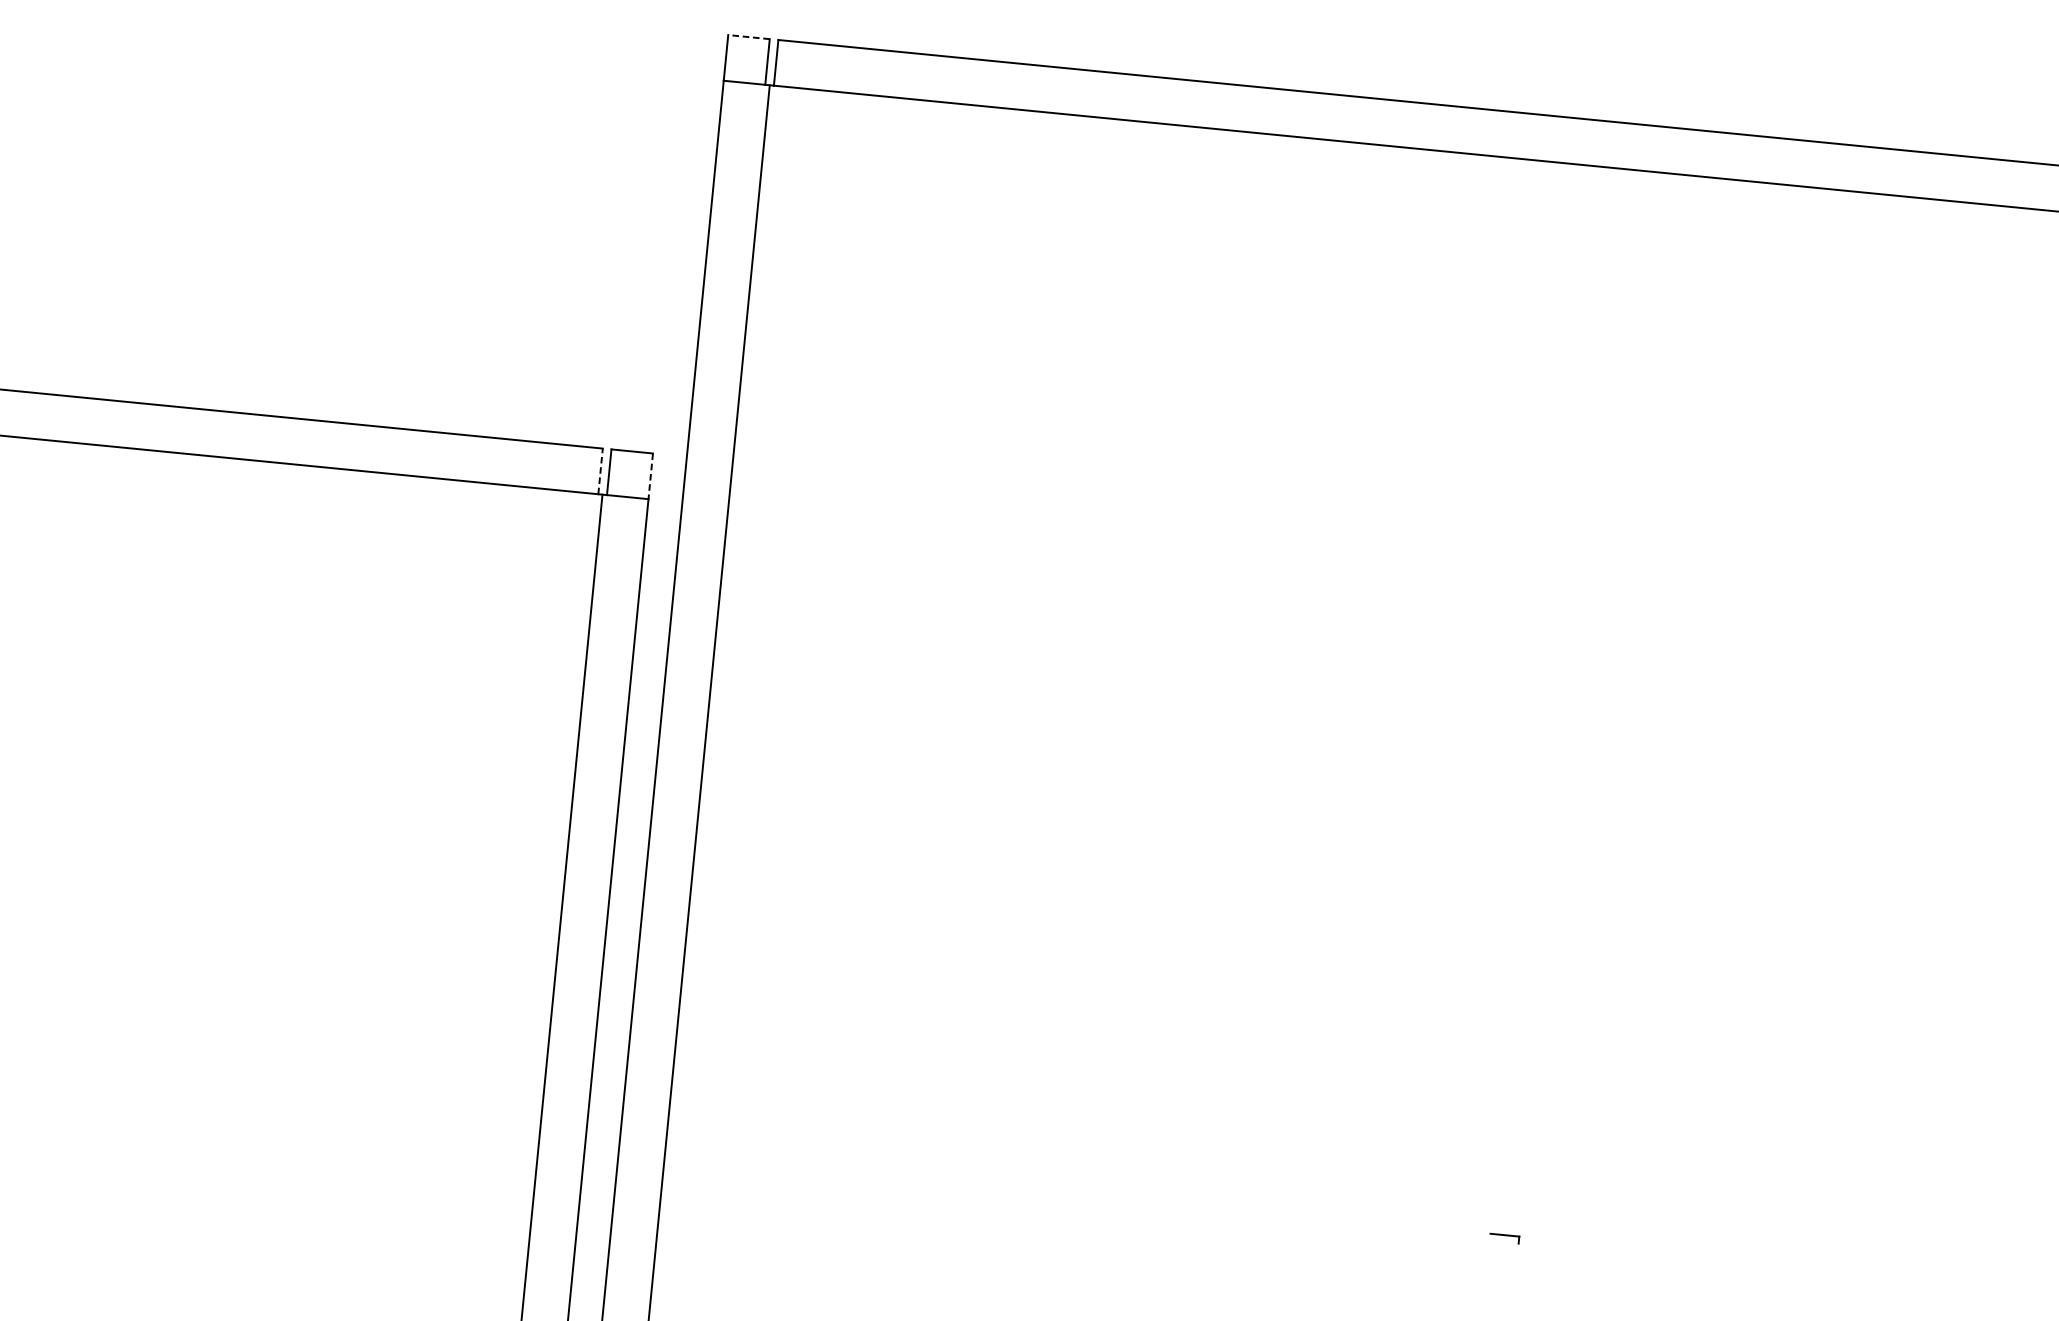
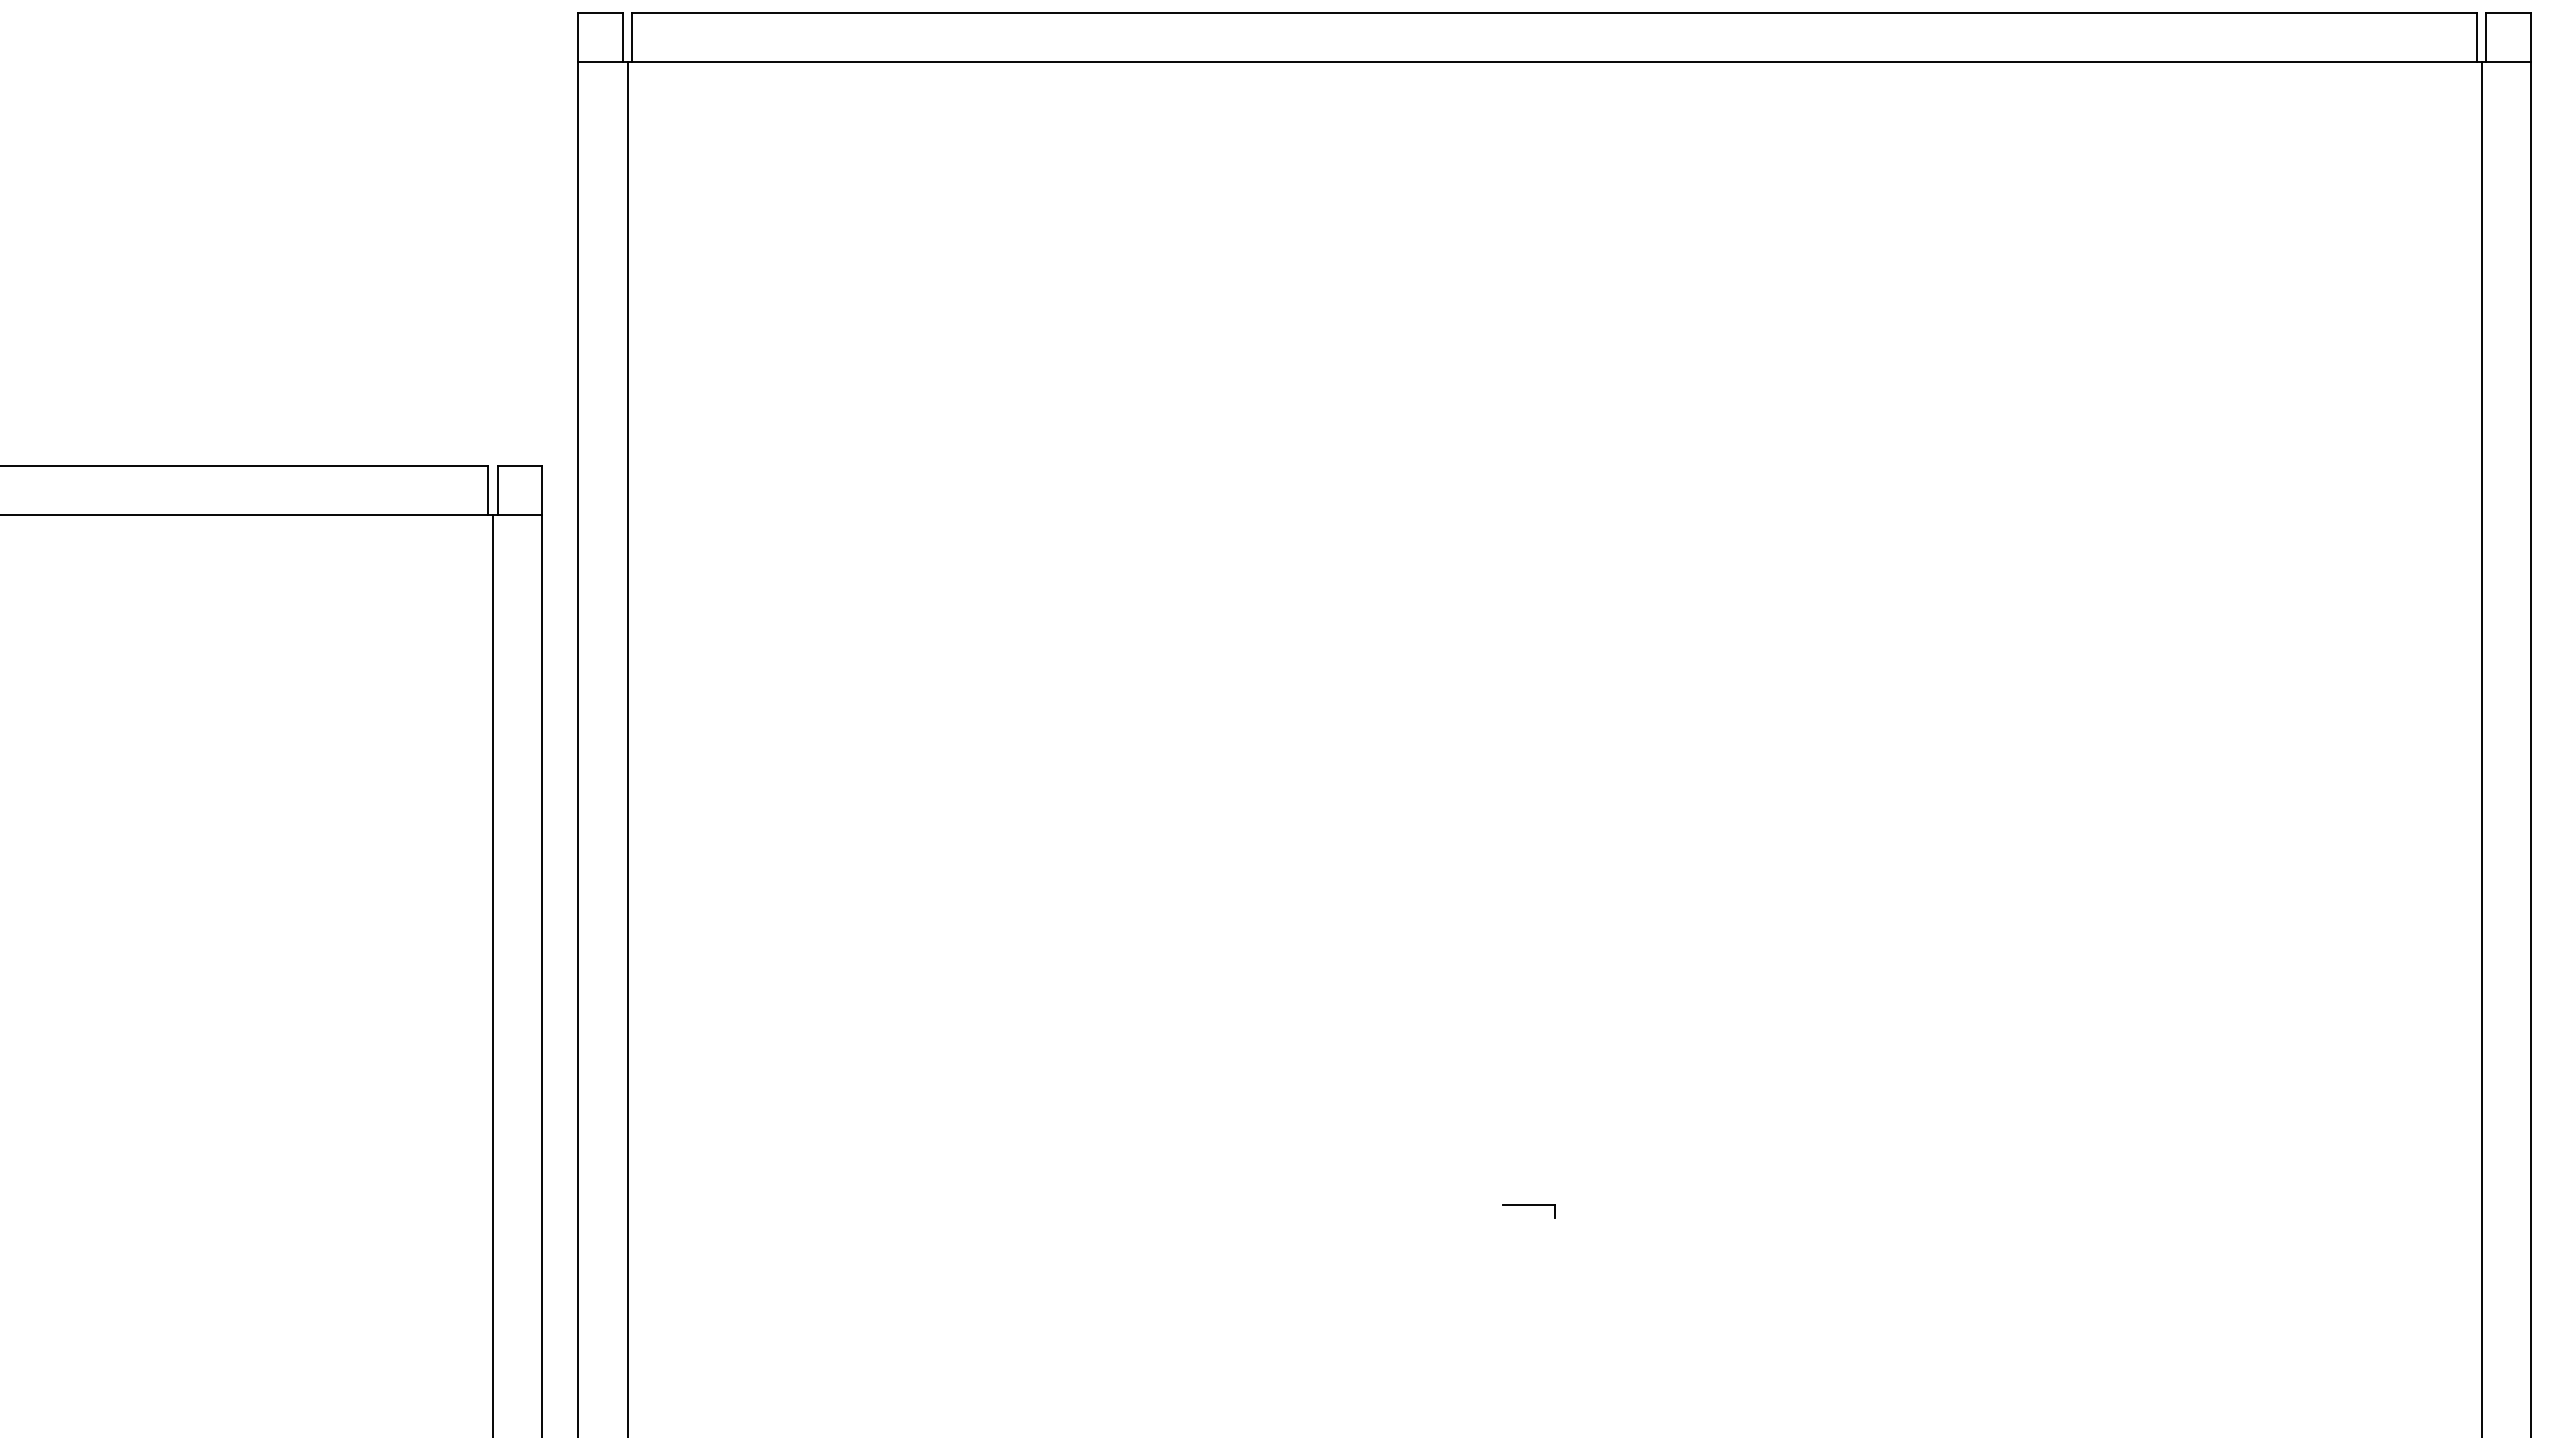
line: (748, 37) -> (600, 13), dashed -> solid
line: (600, 471) -> (488, 490), dashed -> solid
line: (651, 476) -> (542, 490), dashed -> solid
part: (1504, 1238) -> (1528, 1211), size x1.67

